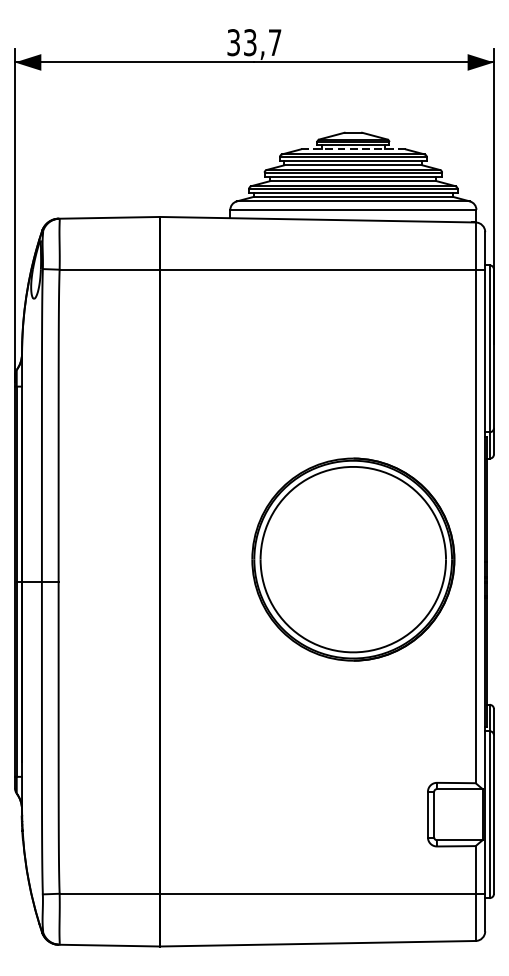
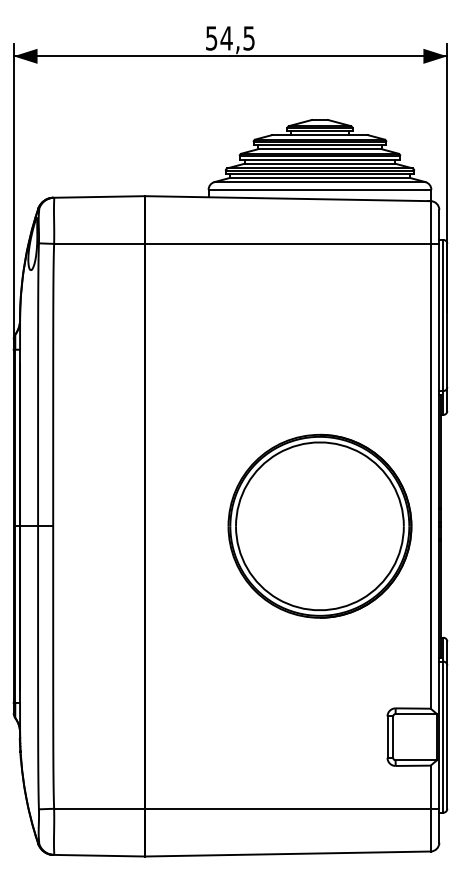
text: (254, 42) -> (230, 38), 33,7 -> 54,5
line: (353, 149) -> (320, 135), dashed -> solid
part: (352, 558) -> (319, 525), moved

